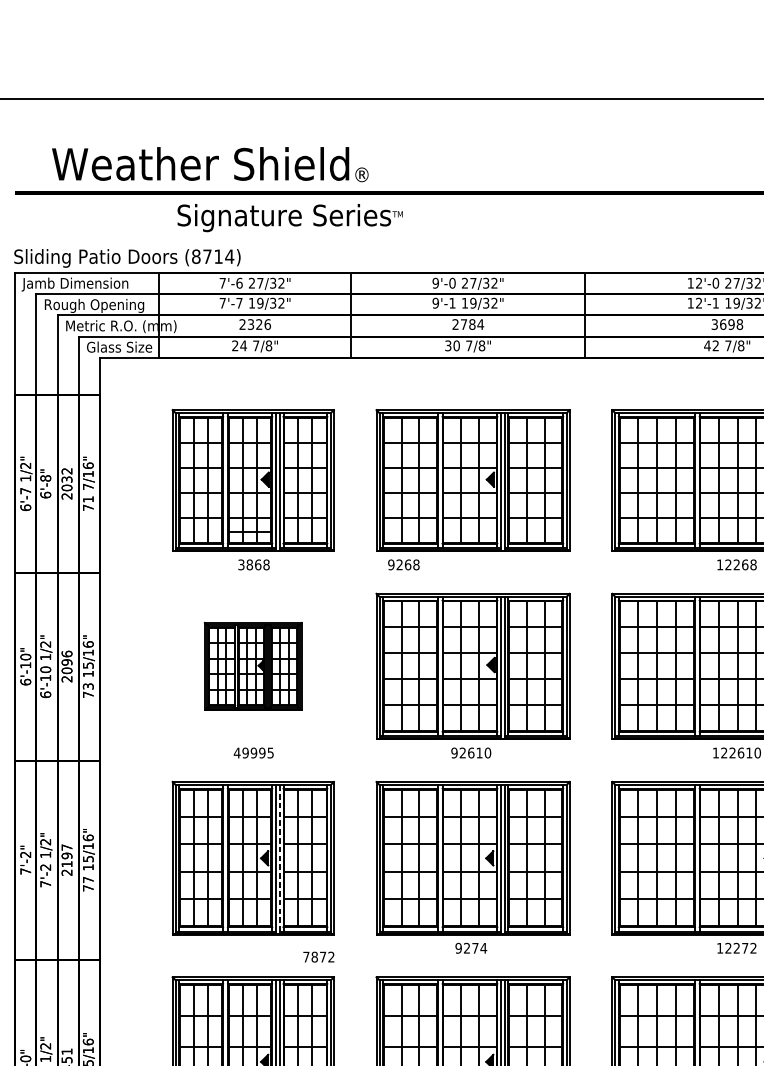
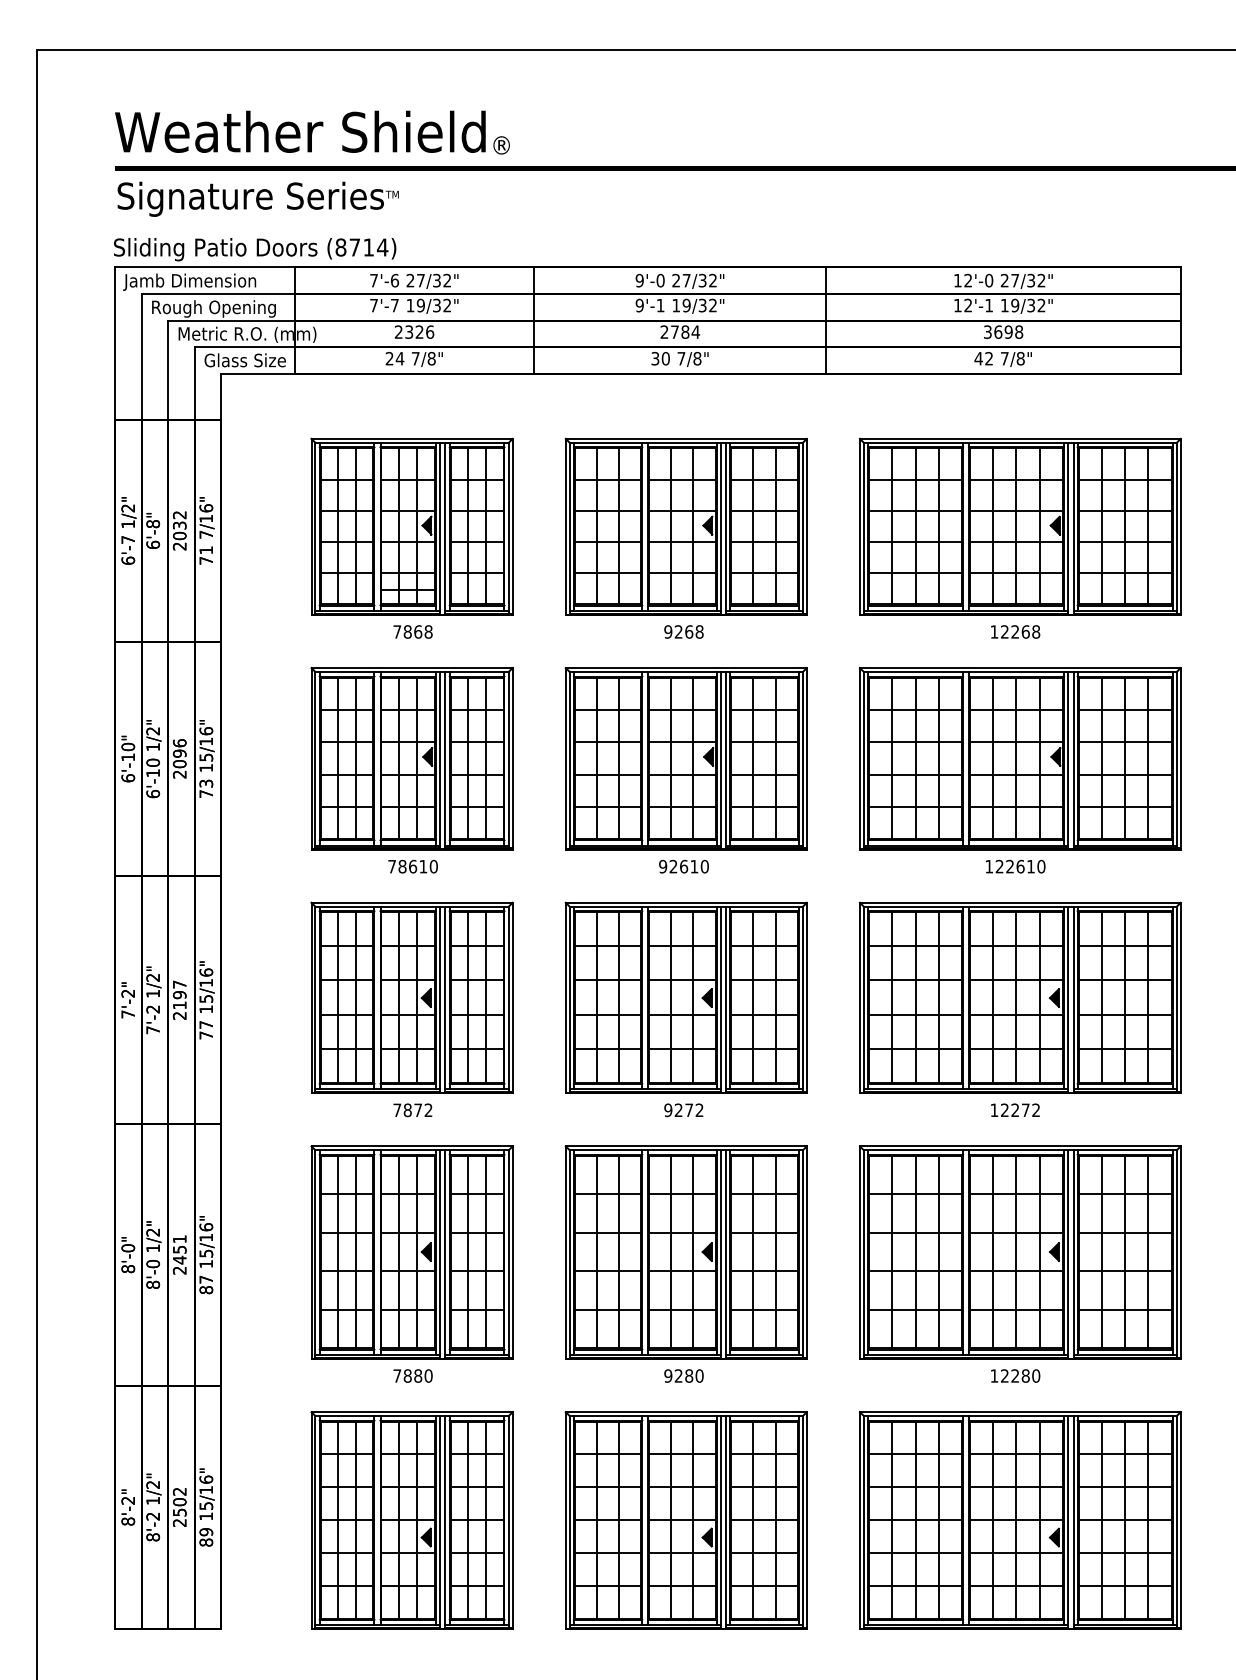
text: (210, 164) -> (312, 132), moved
text: (289, 217) -> (257, 198), moved
text: (241, 564) -> (397, 631), 3868 -> 7868
text: (403, 564) -> (683, 631), moved
part: (252, 666) -> (411, 758), size x1.67
text: (253, 752) -> (412, 866), 49995 -> 78610
line: (280, 860) -> (445, 1000), dashed -> solid
text: (483, 947) -> (699, 1109), 9274 -> 9272
text: (318, 957) -> (412, 1110), moved

